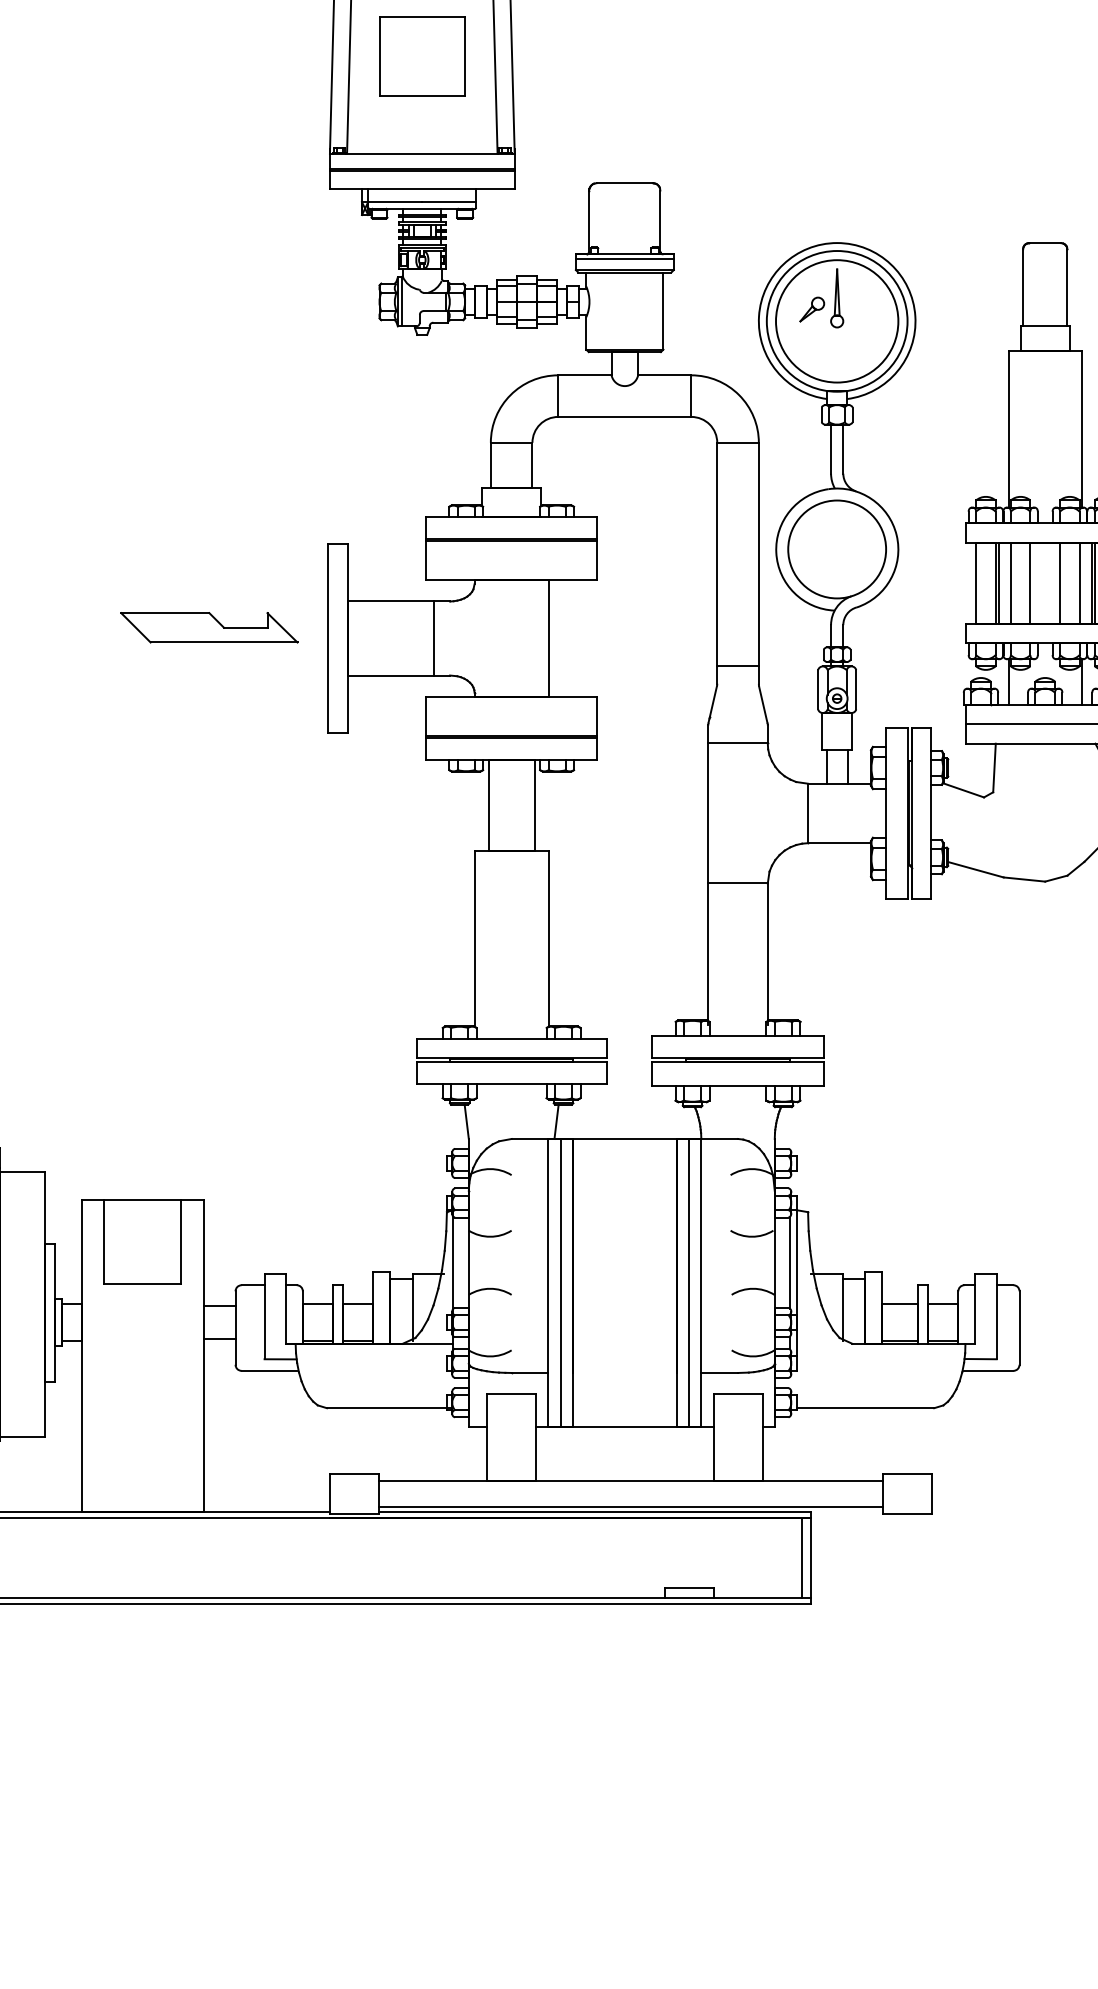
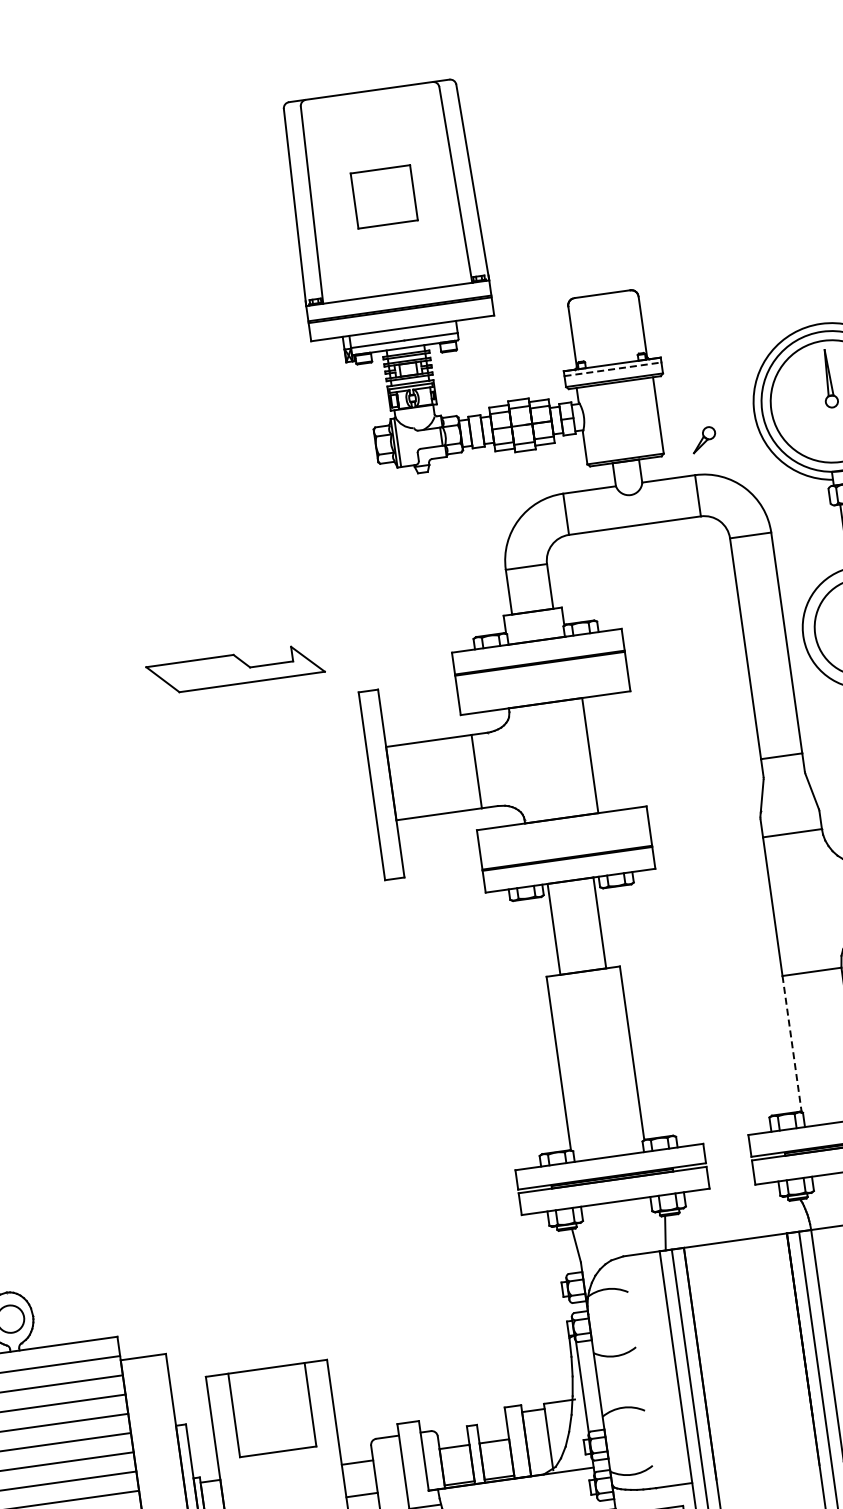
part: (422, 56) -> (384, 196), size x0.7
line: (624, 259) -> (612, 369), solid -> dashed
part: (812, 309) -> (704, 439), moved
part: (209, 627) -> (235, 669), moved
line: (708, 954) -> (792, 1046), solid -> dashed

